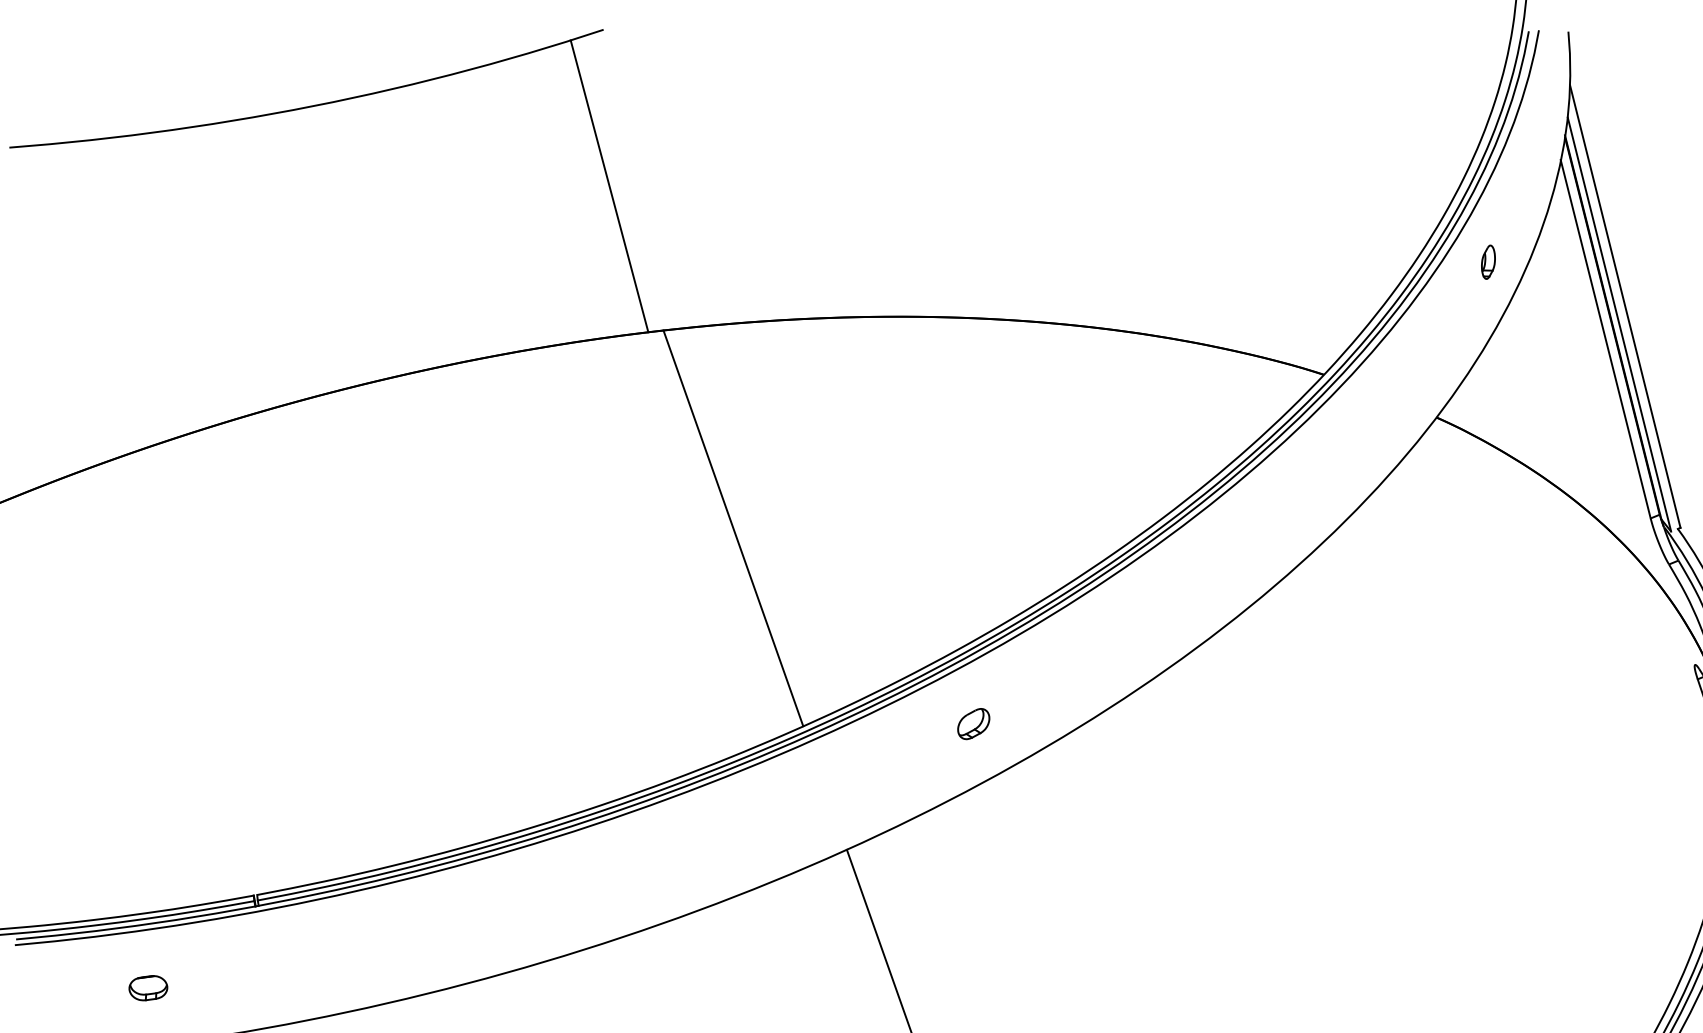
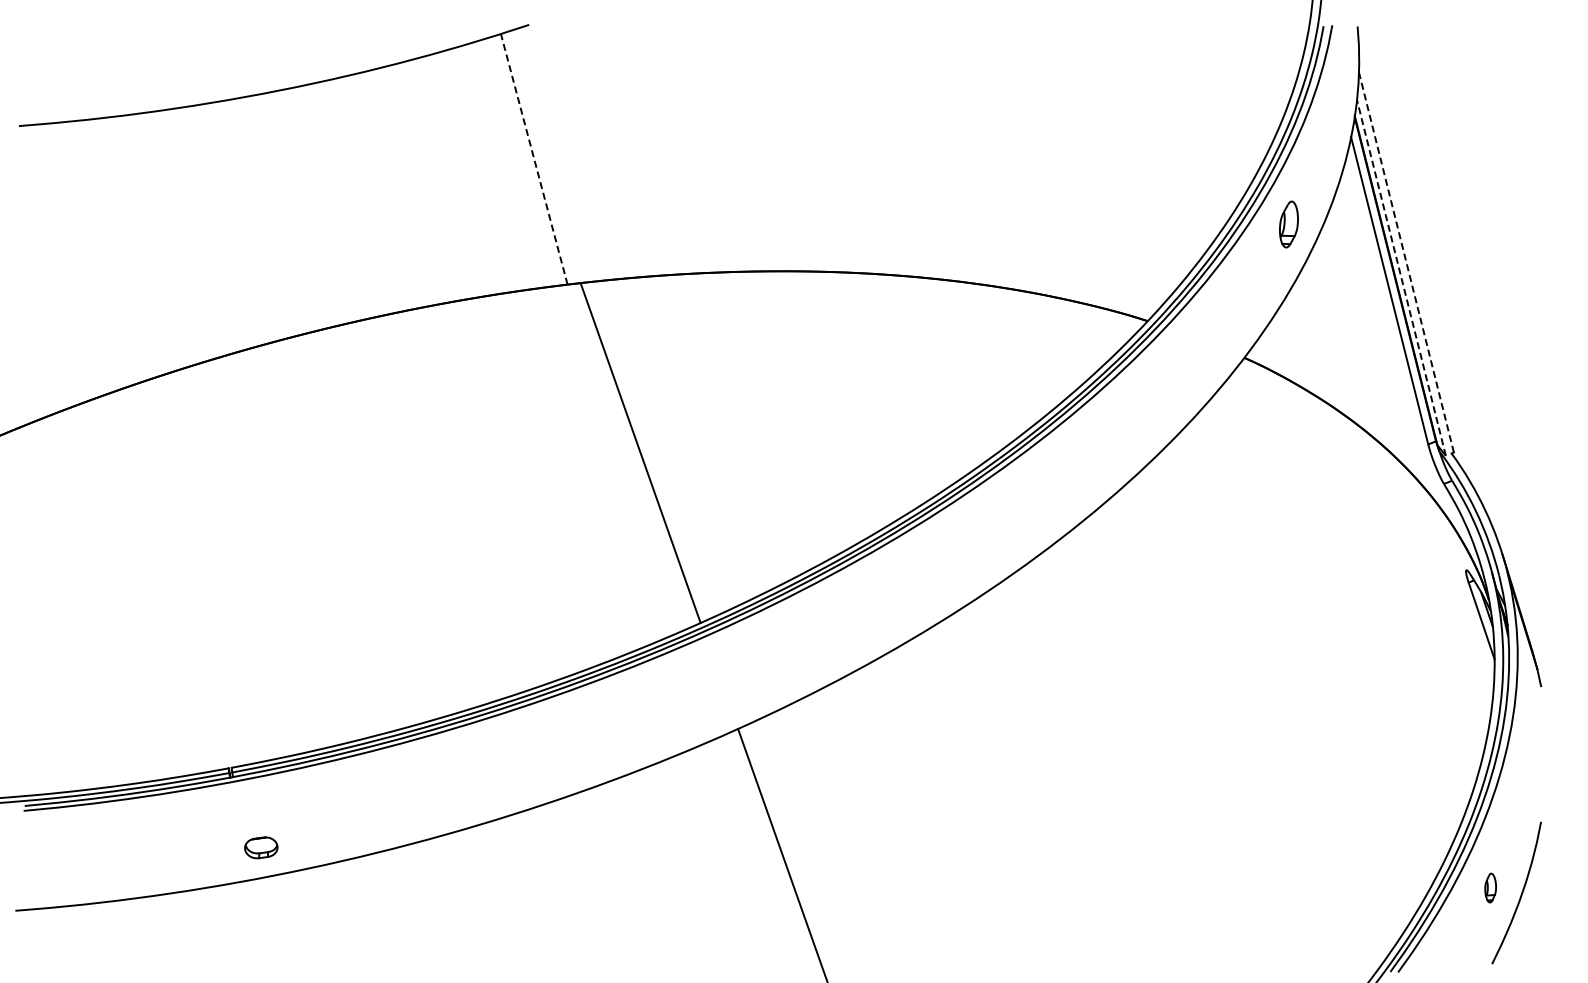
line: (609, 186) -> (534, 159), solid -> dashed
part: (1487, 262) -> (1288, 224), size x1.6
line: (1625, 306) -> (1406, 262), solid -> dashed
line: (1619, 323) -> (1401, 277), solid -> dashed
part: (973, 723) -> (846, 620), removed
part: (148, 987) -> (261, 847), moved

